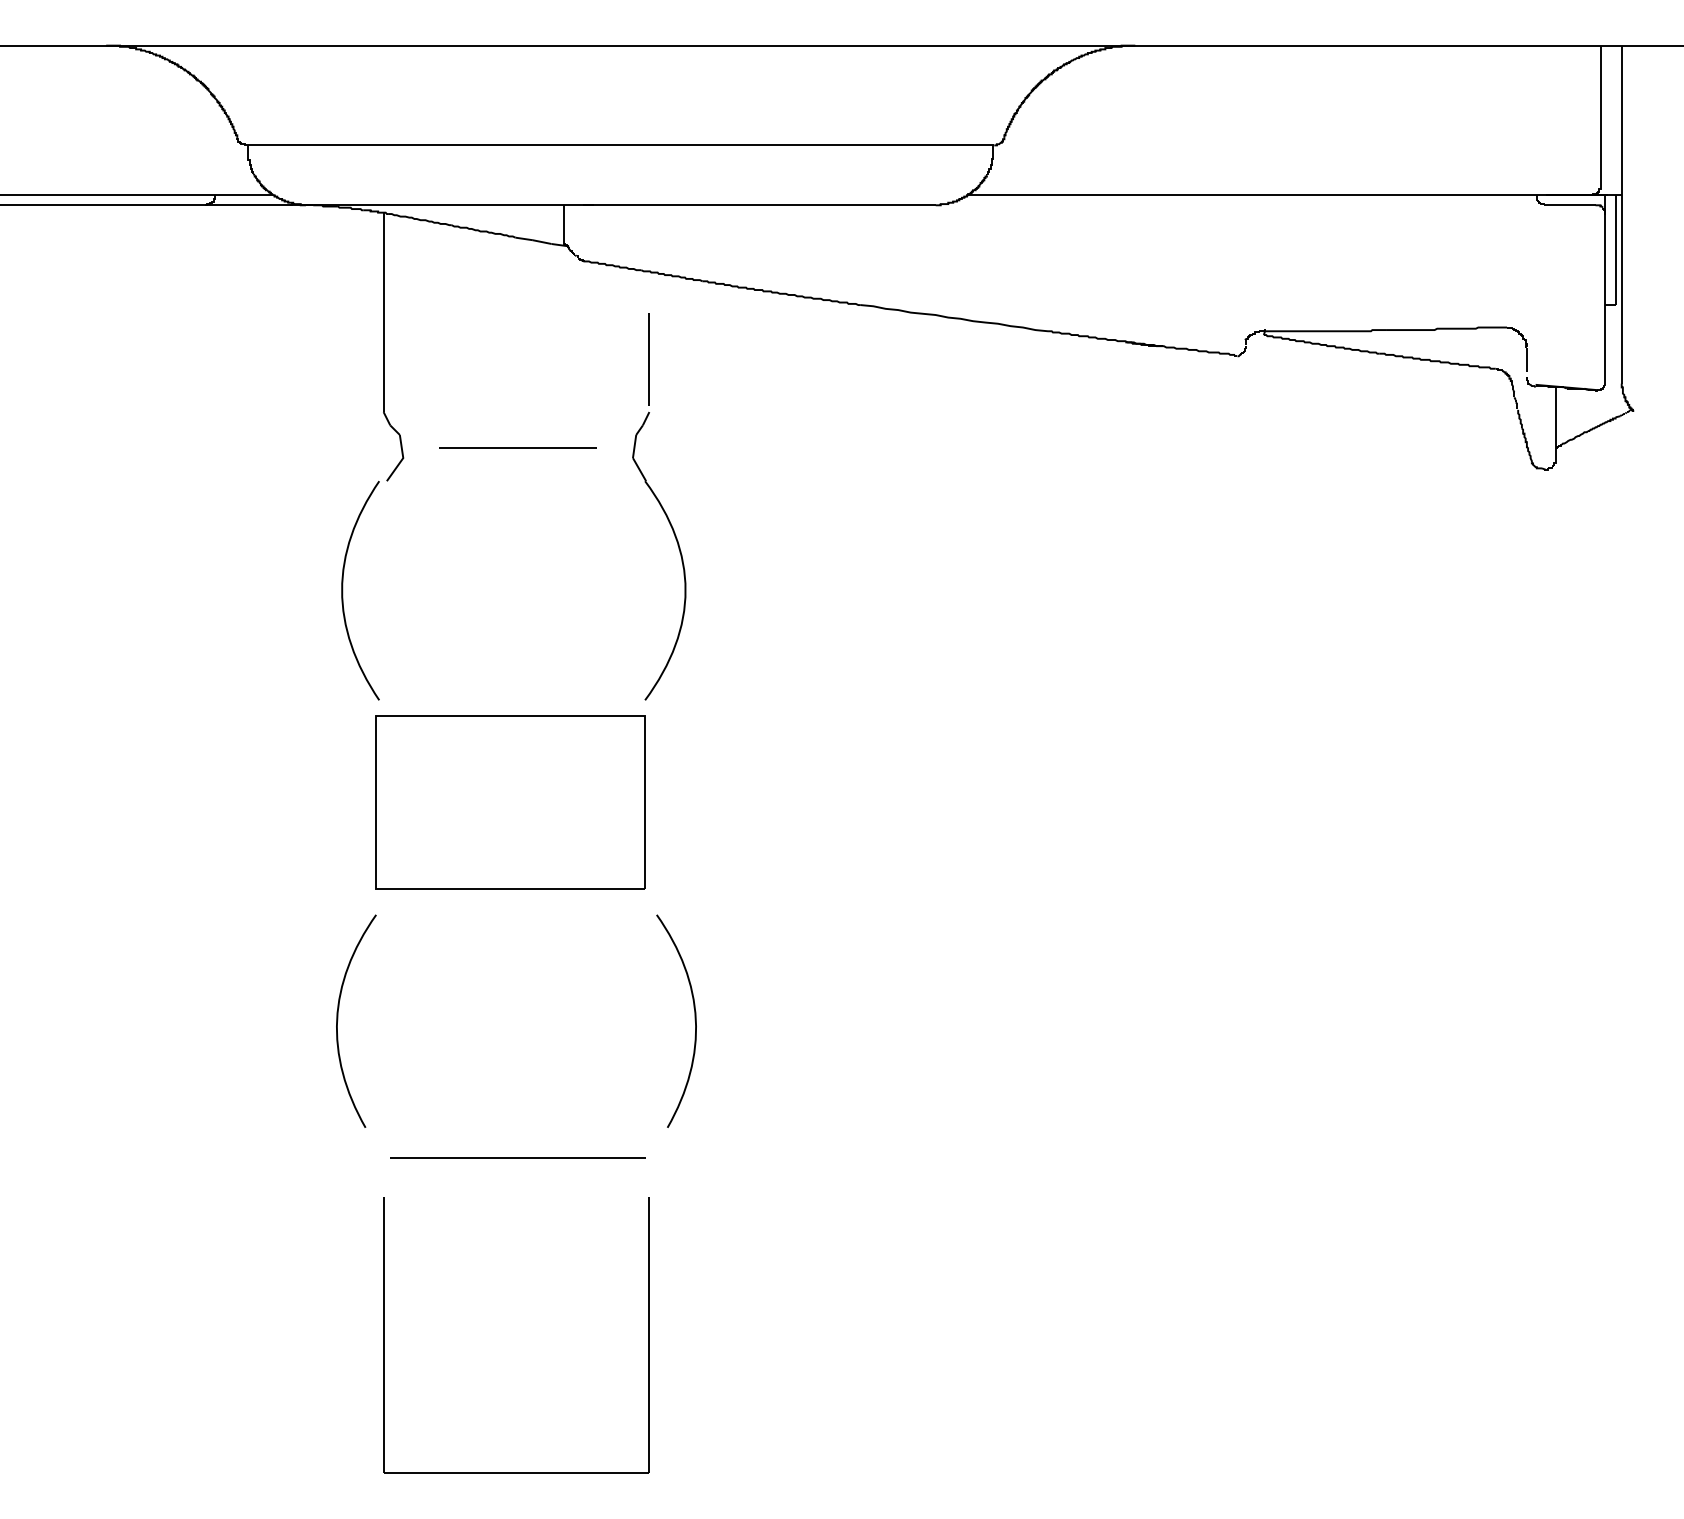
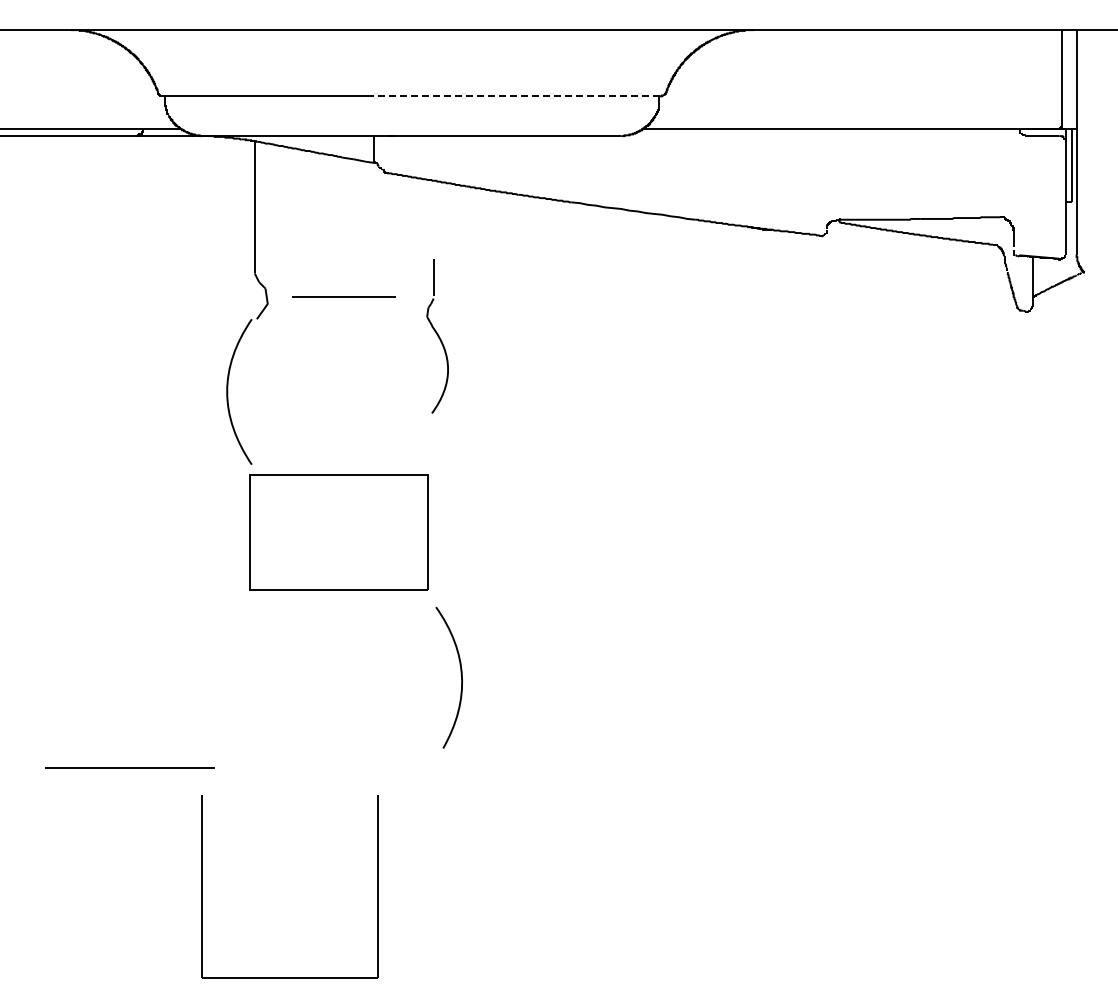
line: (777, 145) -> (516, 96), solid -> dashed
part: (658, 507) -> (437, 336), size x0.6
curve: (338, 1020) -> (224, 677), removed
line: (517, 1156) -> (129, 767), moved
part: (384, 1335) -> (202, 886), moved

